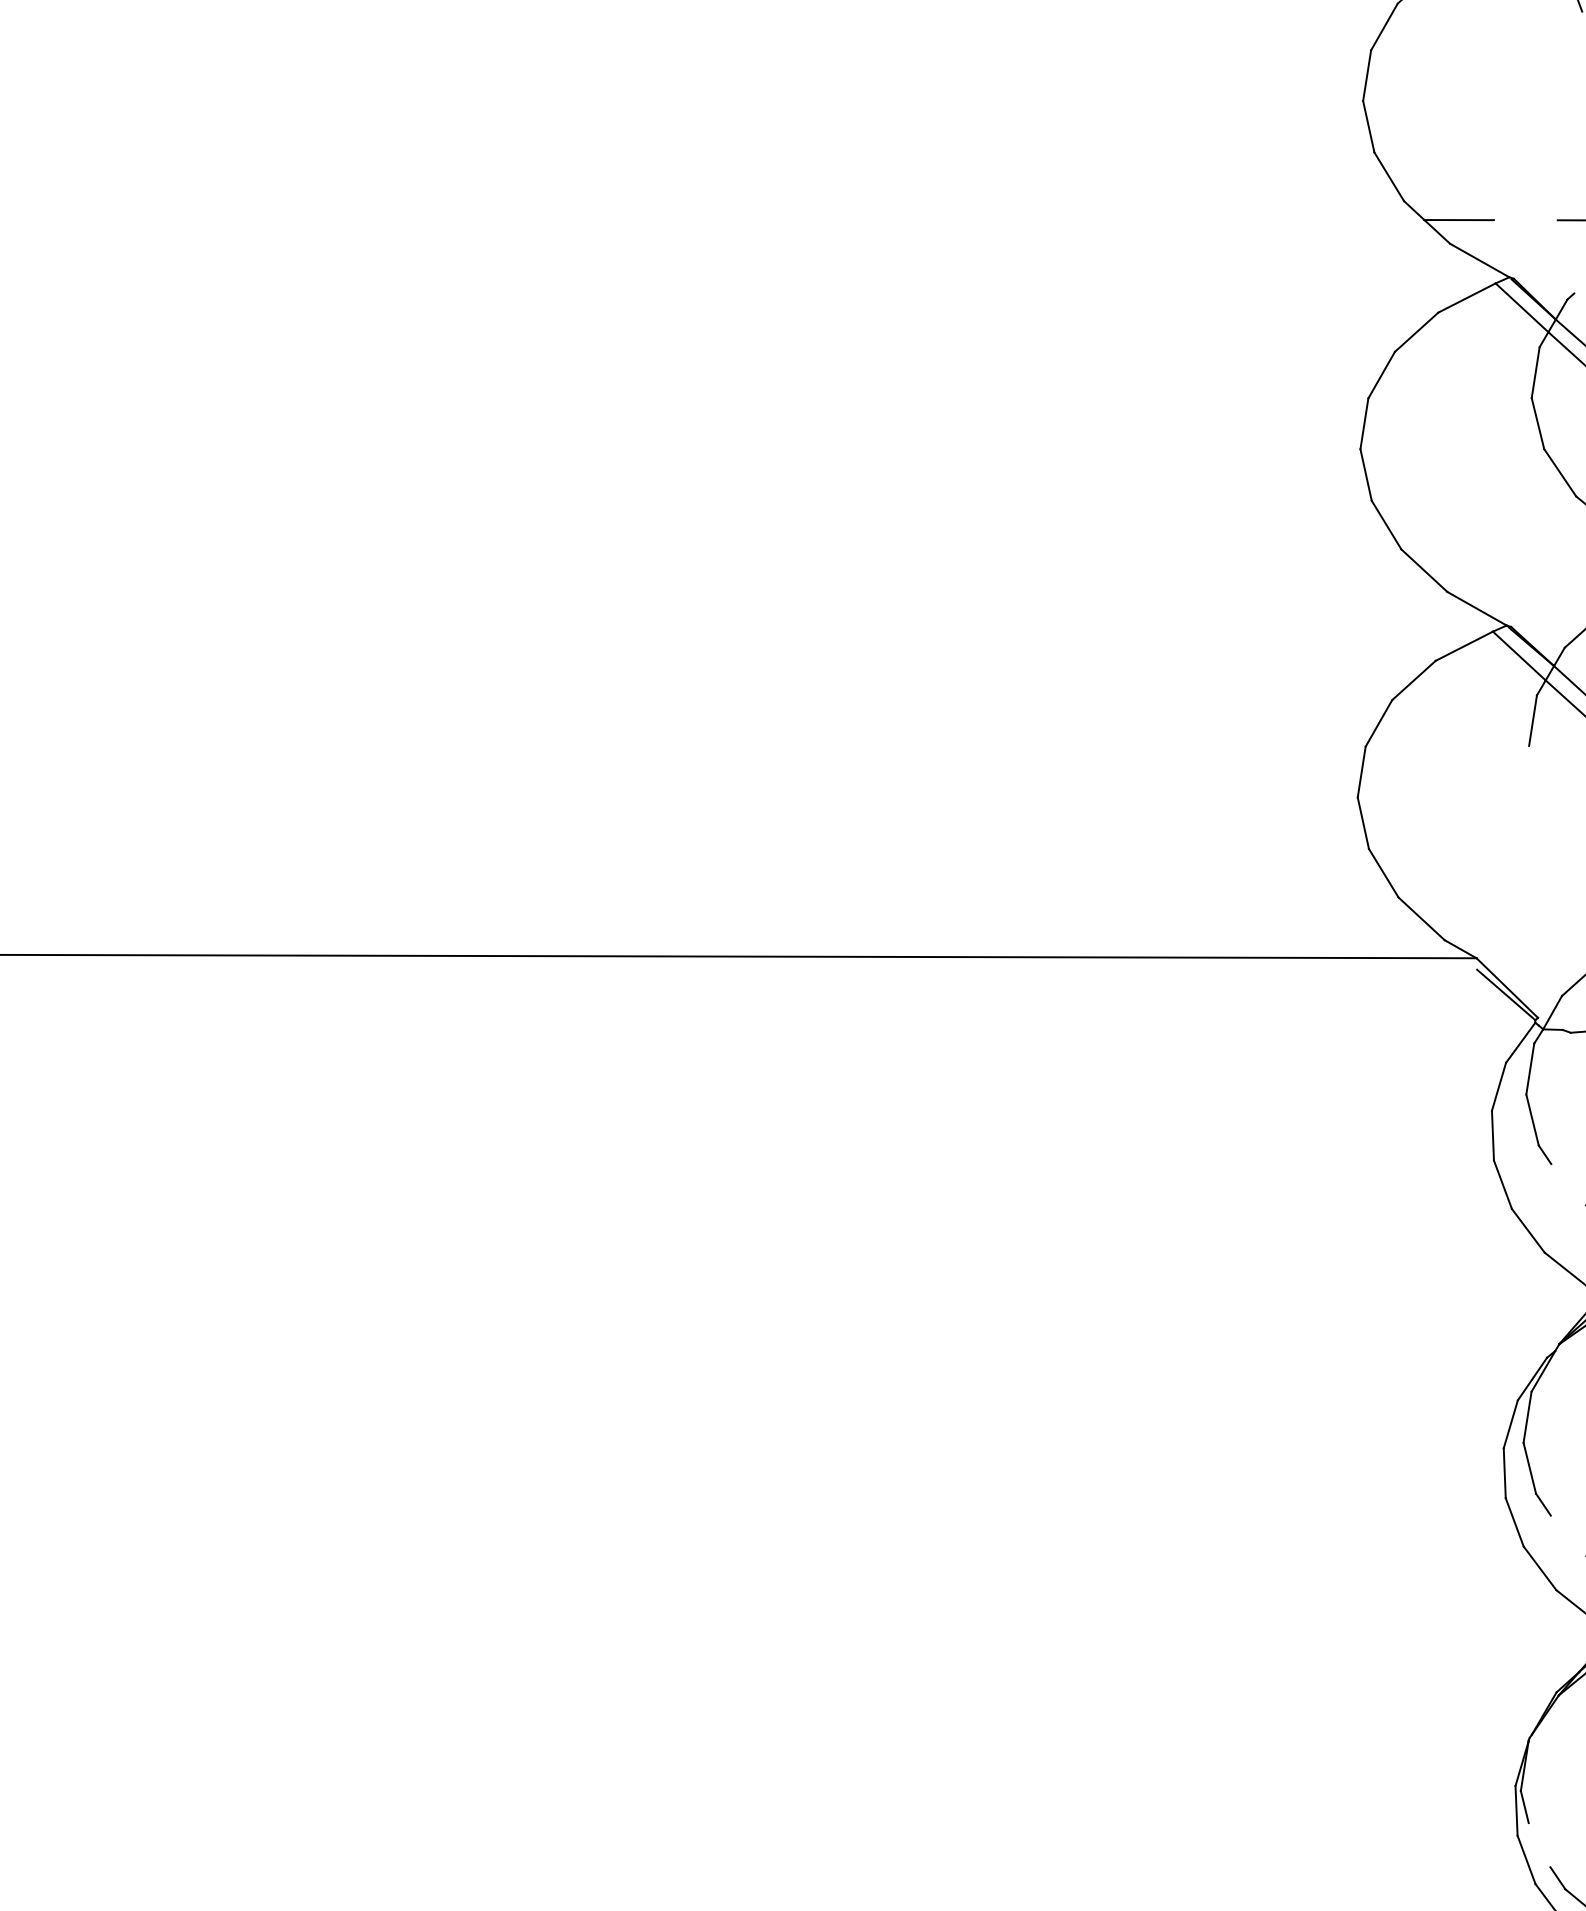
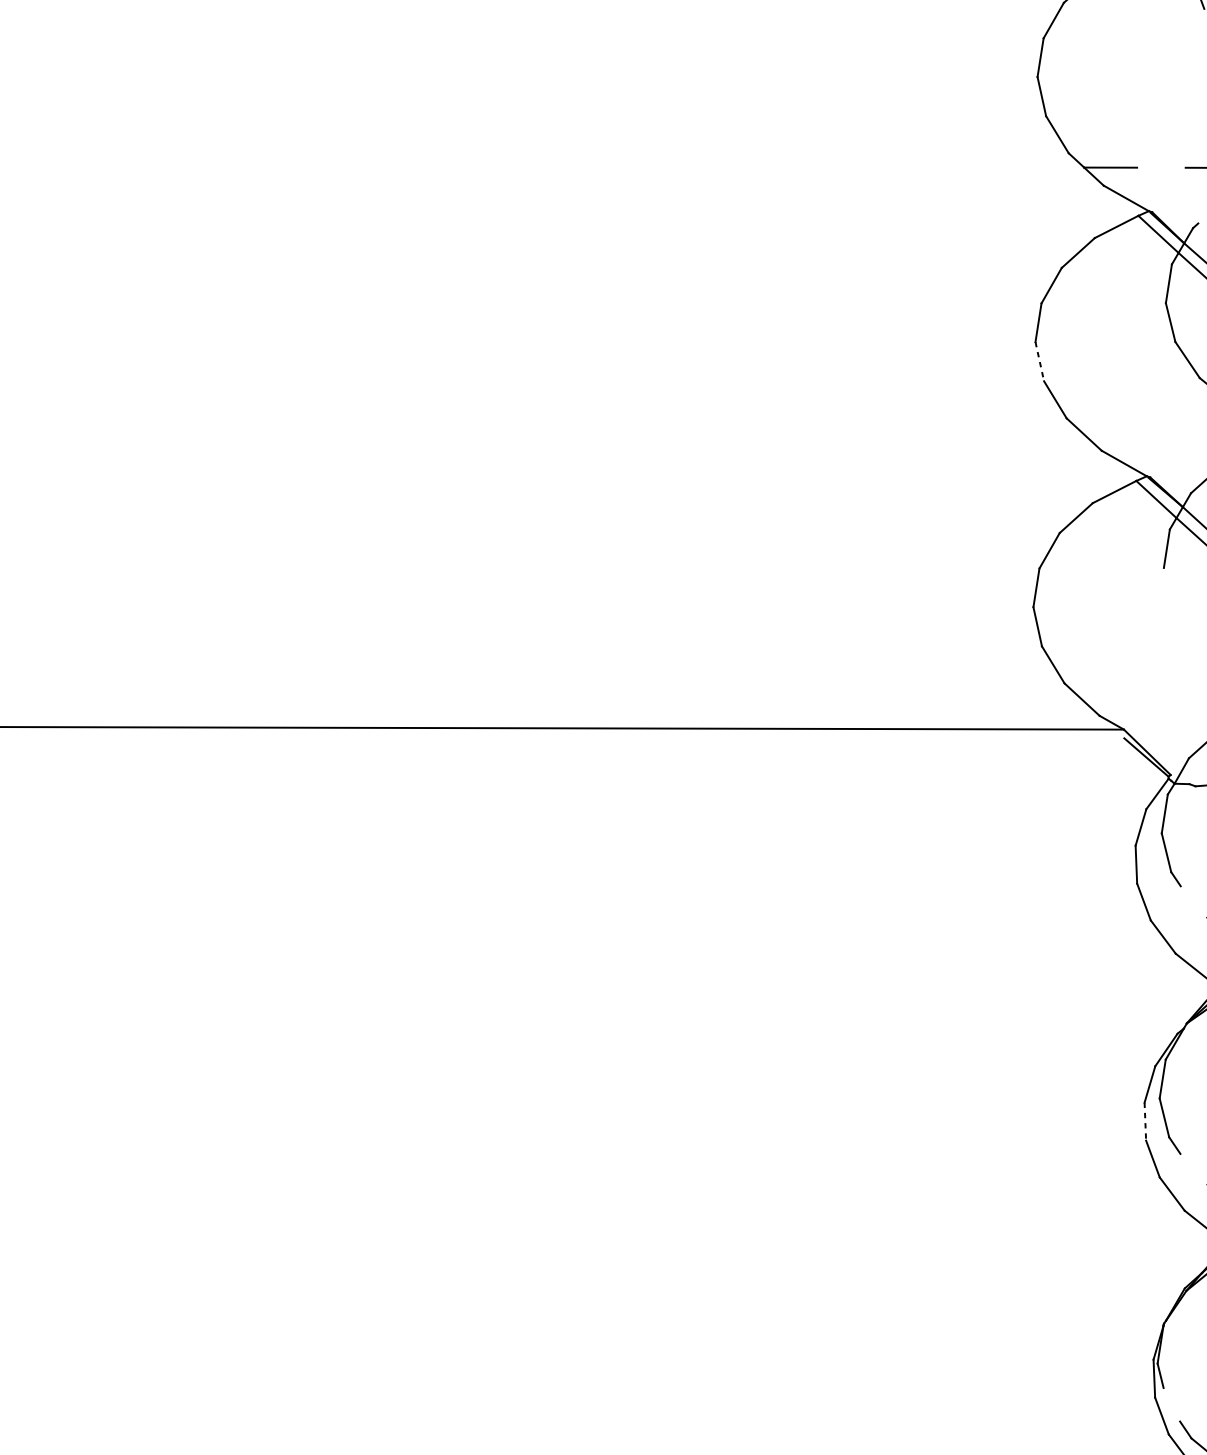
line: (1366, 475) -> (1040, 362), solid -> dashed
line: (1504, 1473) -> (1145, 1121), solid -> dashed

